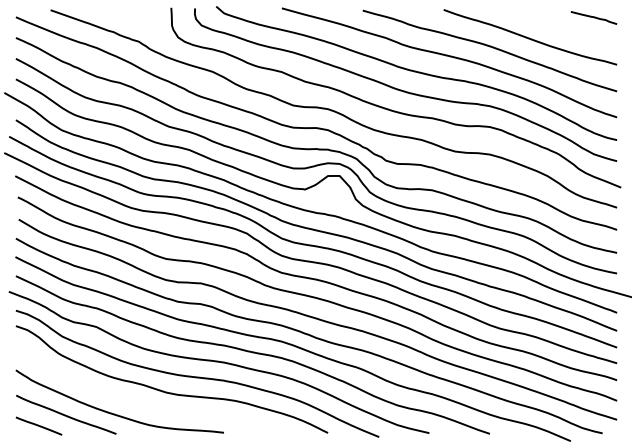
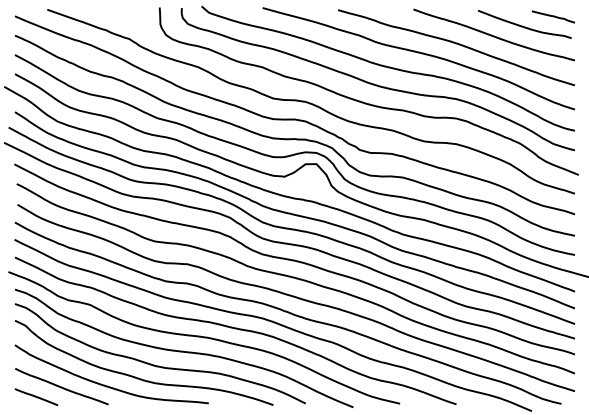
curve: (561, 27) -> (523, 25), added
curve: (150, 405) -> (140, 377), added

